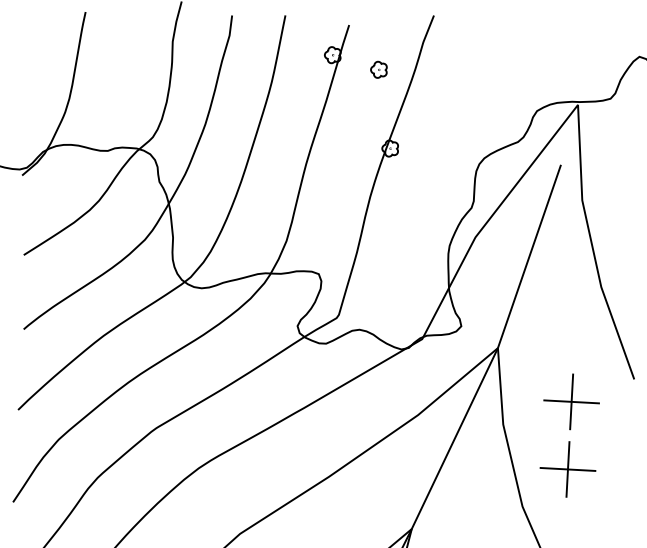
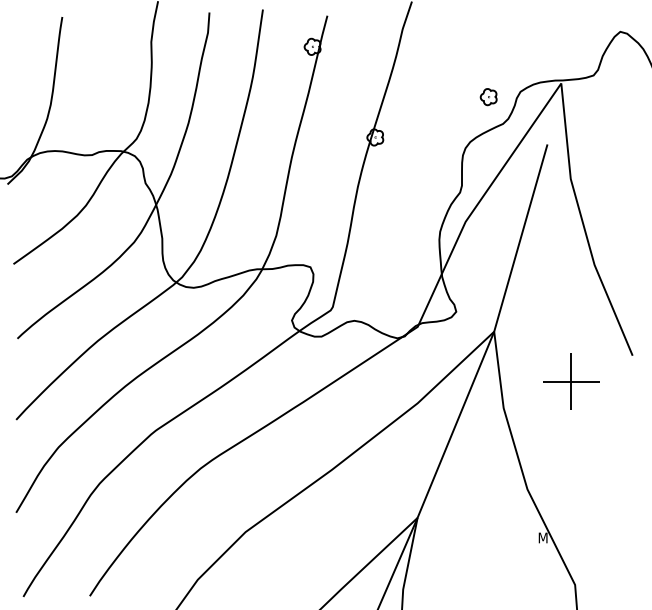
part: (378, 70) -> (488, 97), moved
part: (568, 469) -> (571, 449), removed

